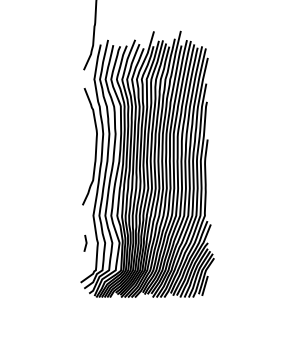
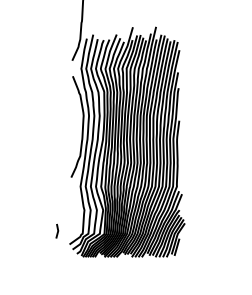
line: (85, 242) -> (57, 230), moved

